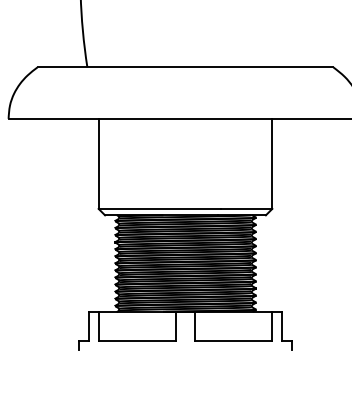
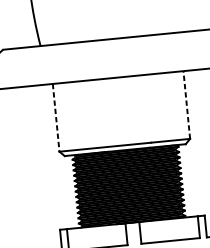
line: (272, 163) -> (186, 104), solid -> dashed
line: (98, 164) -> (56, 118), solid -> dashed

